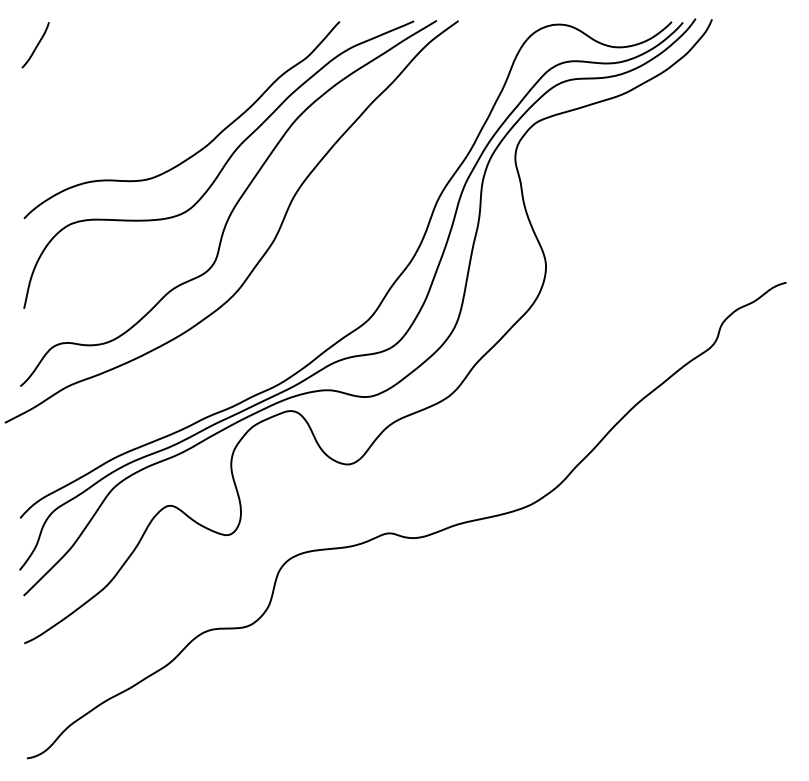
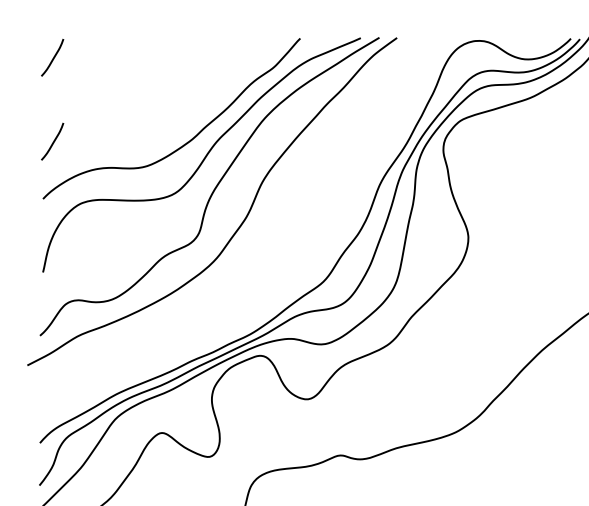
curve: (36, 148) -> (53, 141), added

